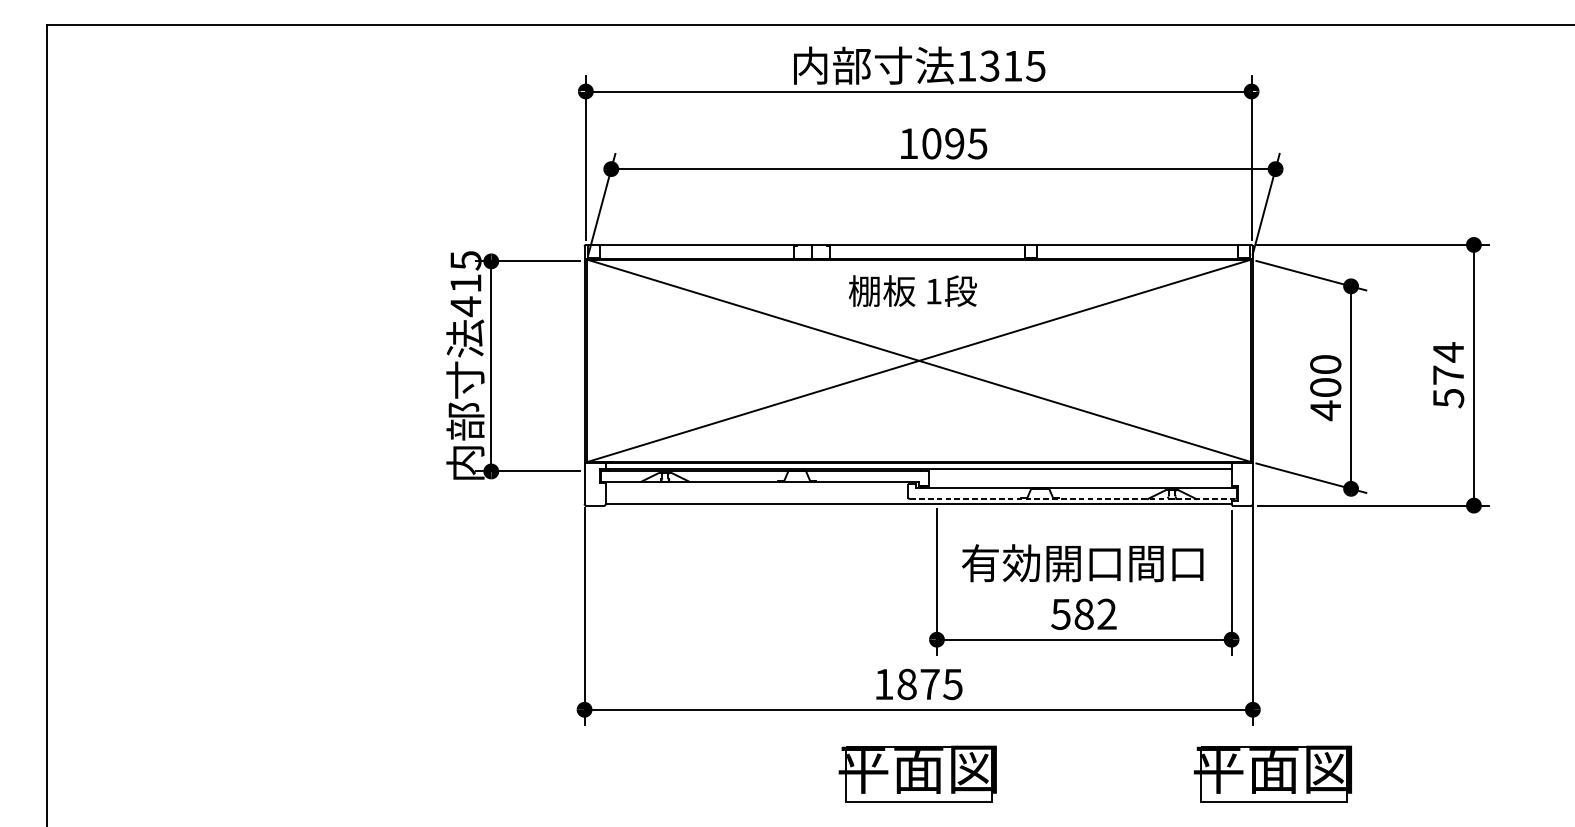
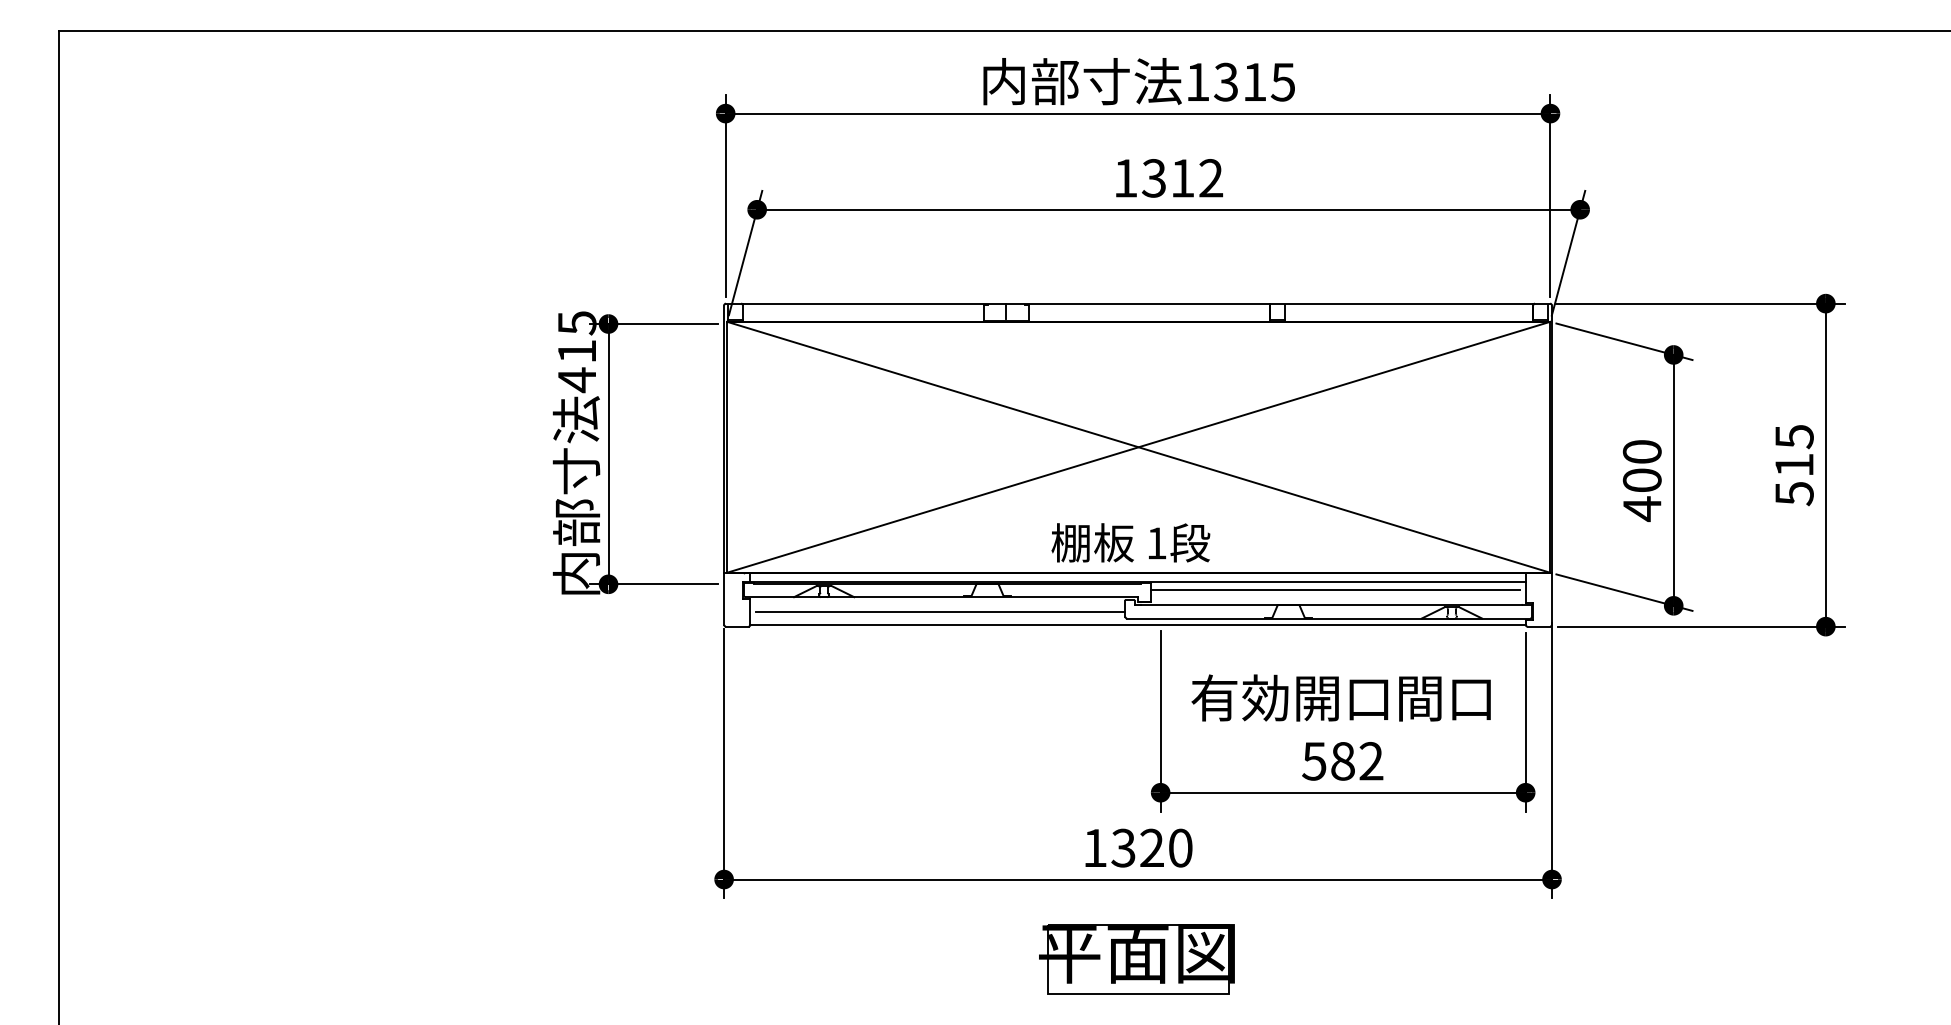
text: (954, 143) -> (1182, 178), 1095 -> 1312
text: (912, 290) -> (1130, 542), moved
text: (1448, 363) -> (1794, 450), 574 -> 515
line: (1078, 476) -> (1335, 590), added
line: (759, 493) -> (940, 611), added
line: (1072, 499) -> (1328, 618), dashed -> solid
text: (929, 683) -> (1151, 847), 1875 -> 1320
part: (1272, 774) -> (1576, 959), removed

